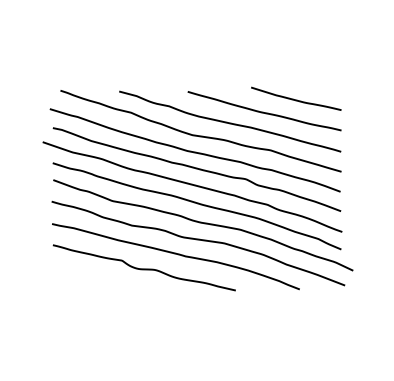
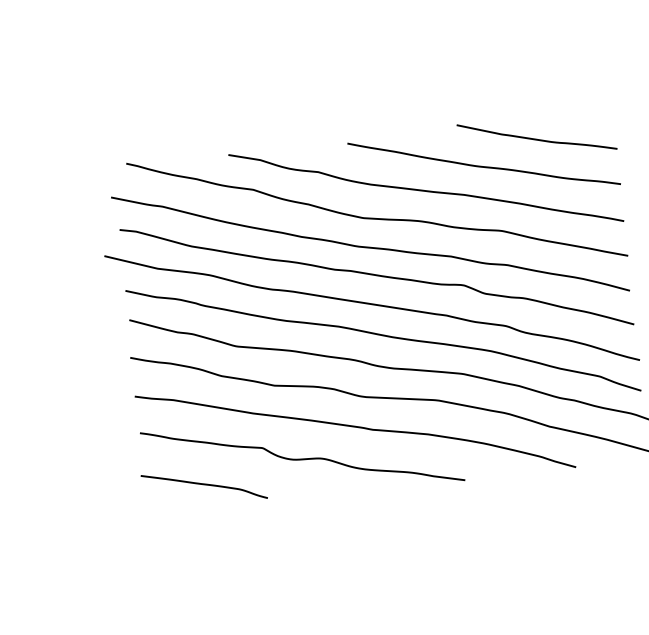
curve: (86, 278) -> (203, 485), added

